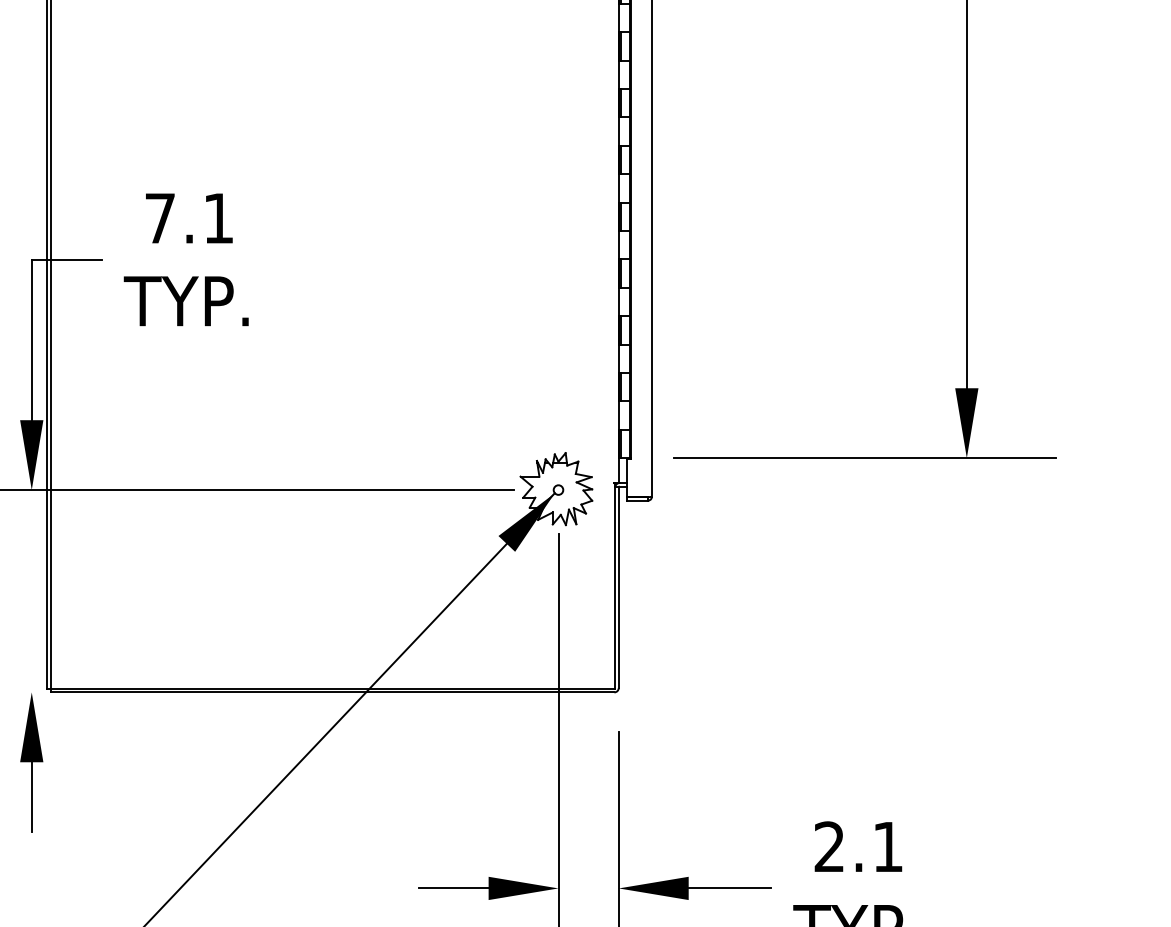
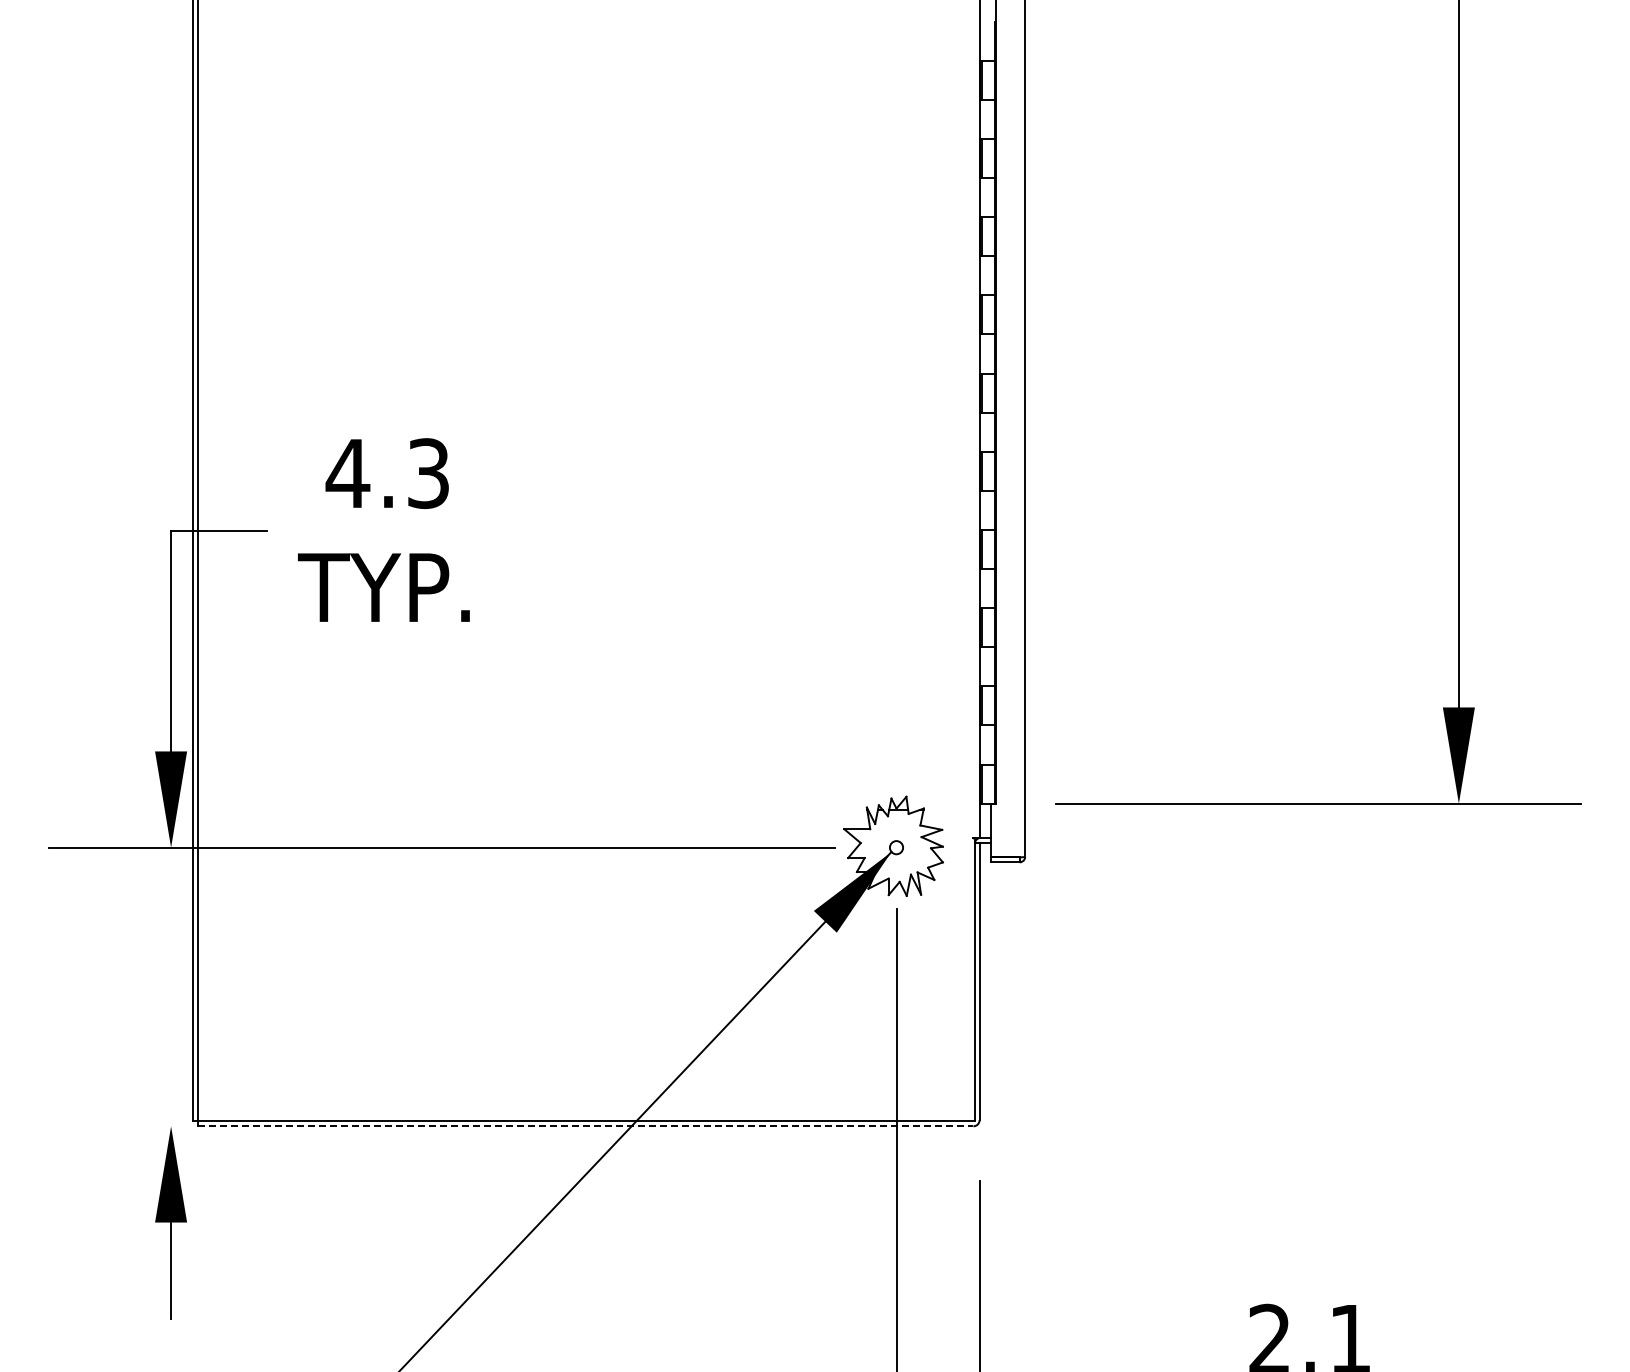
text: (188, 218) -> (386, 473), 7.1 -> 4.3
line: (332, 692) -> (585, 1126), solid -> dashed

